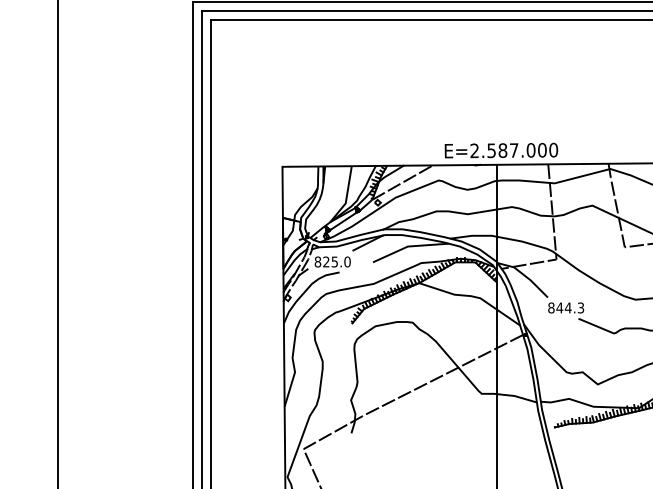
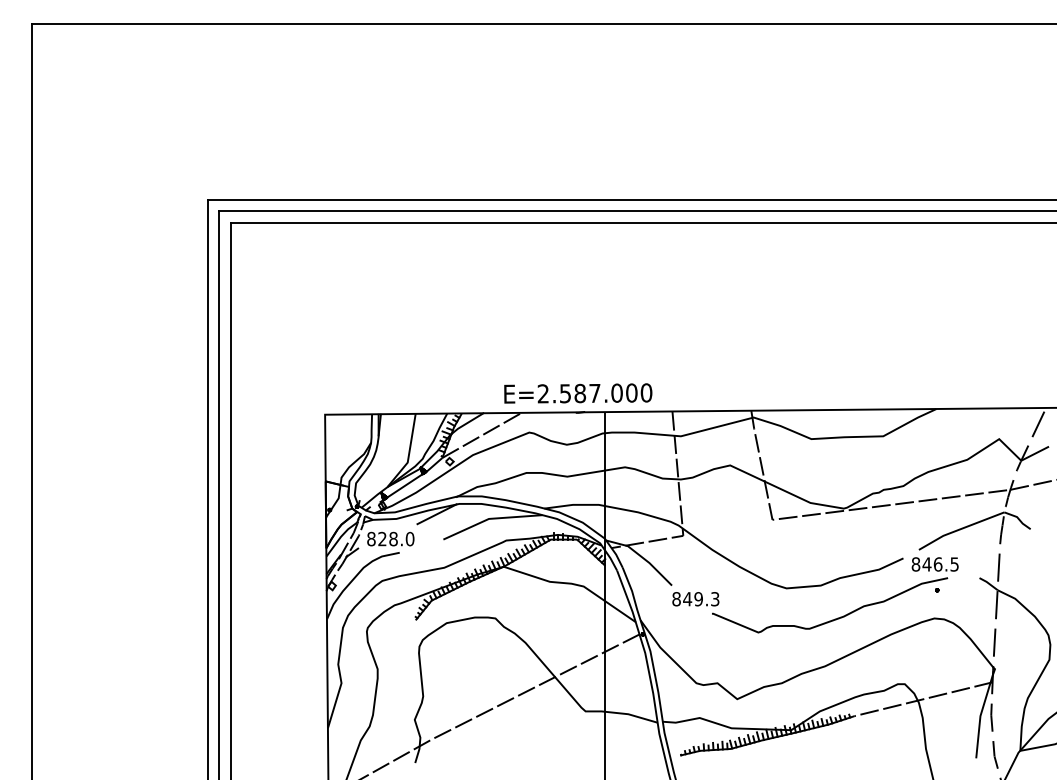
text: (501, 150) -> (578, 393), moved
text: (334, 261) -> (393, 538), 825.0 -> 828.0
text: (568, 308) -> (698, 599), 844.3 -> 849.3

